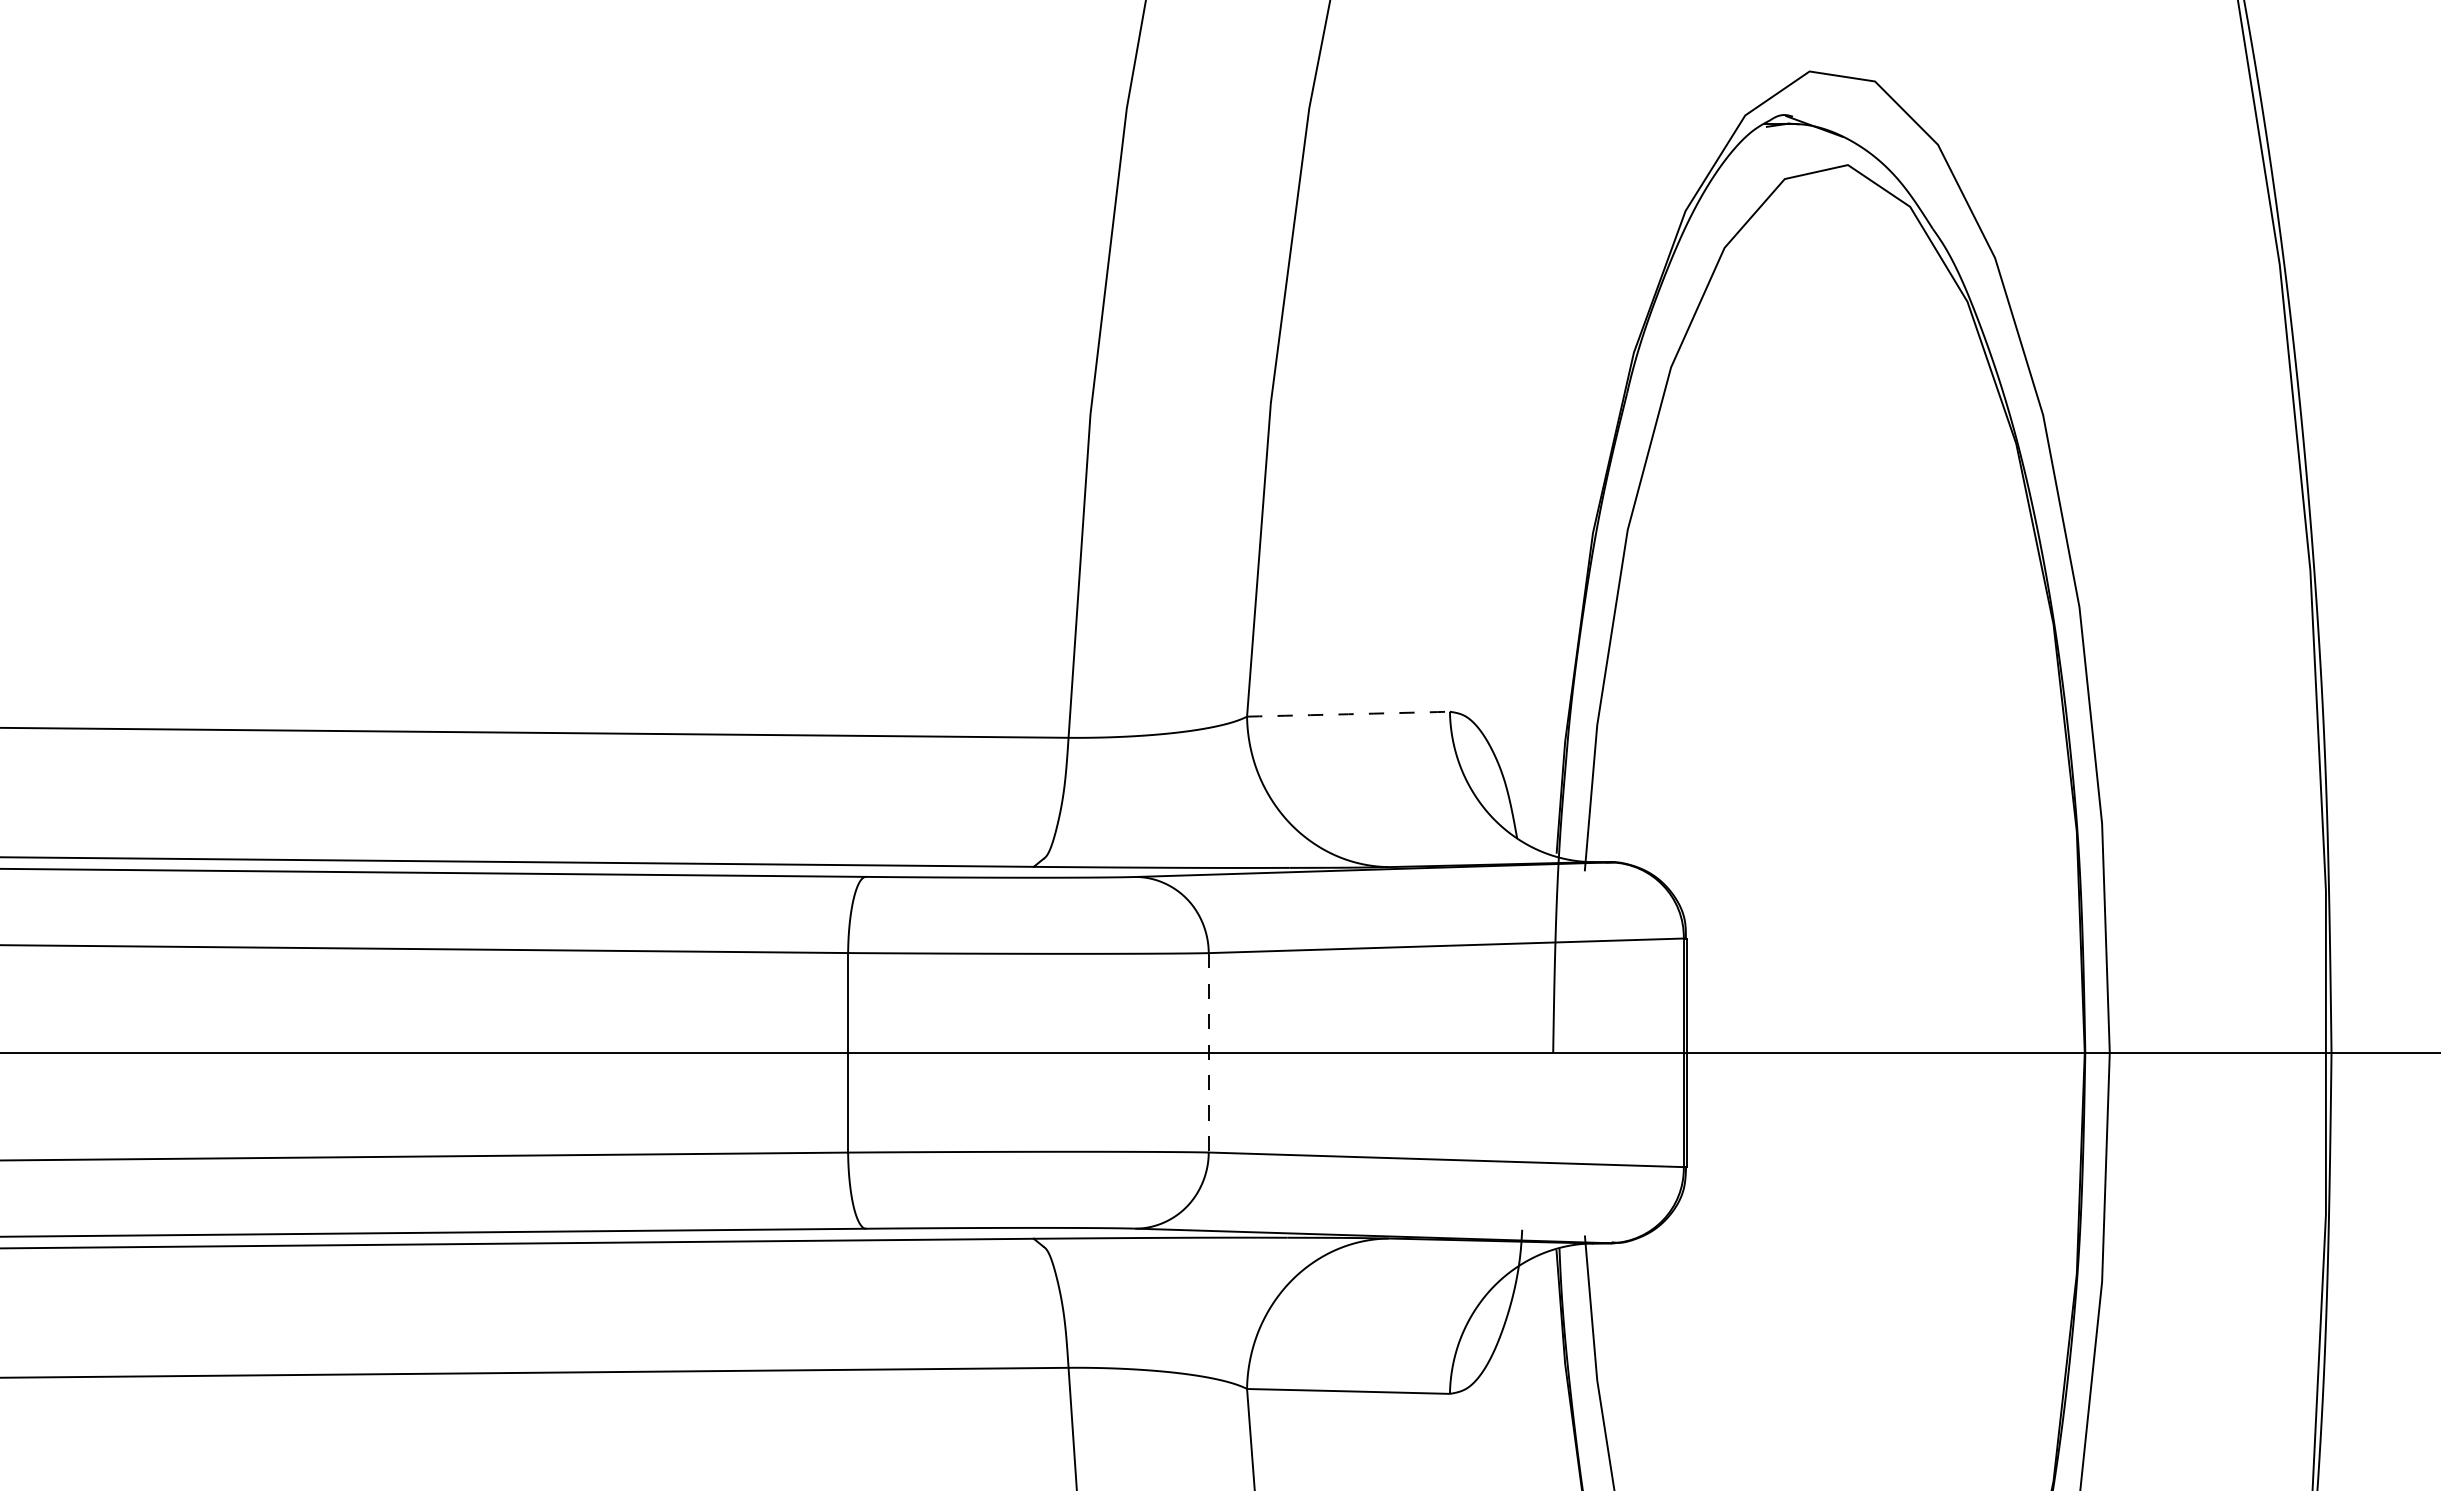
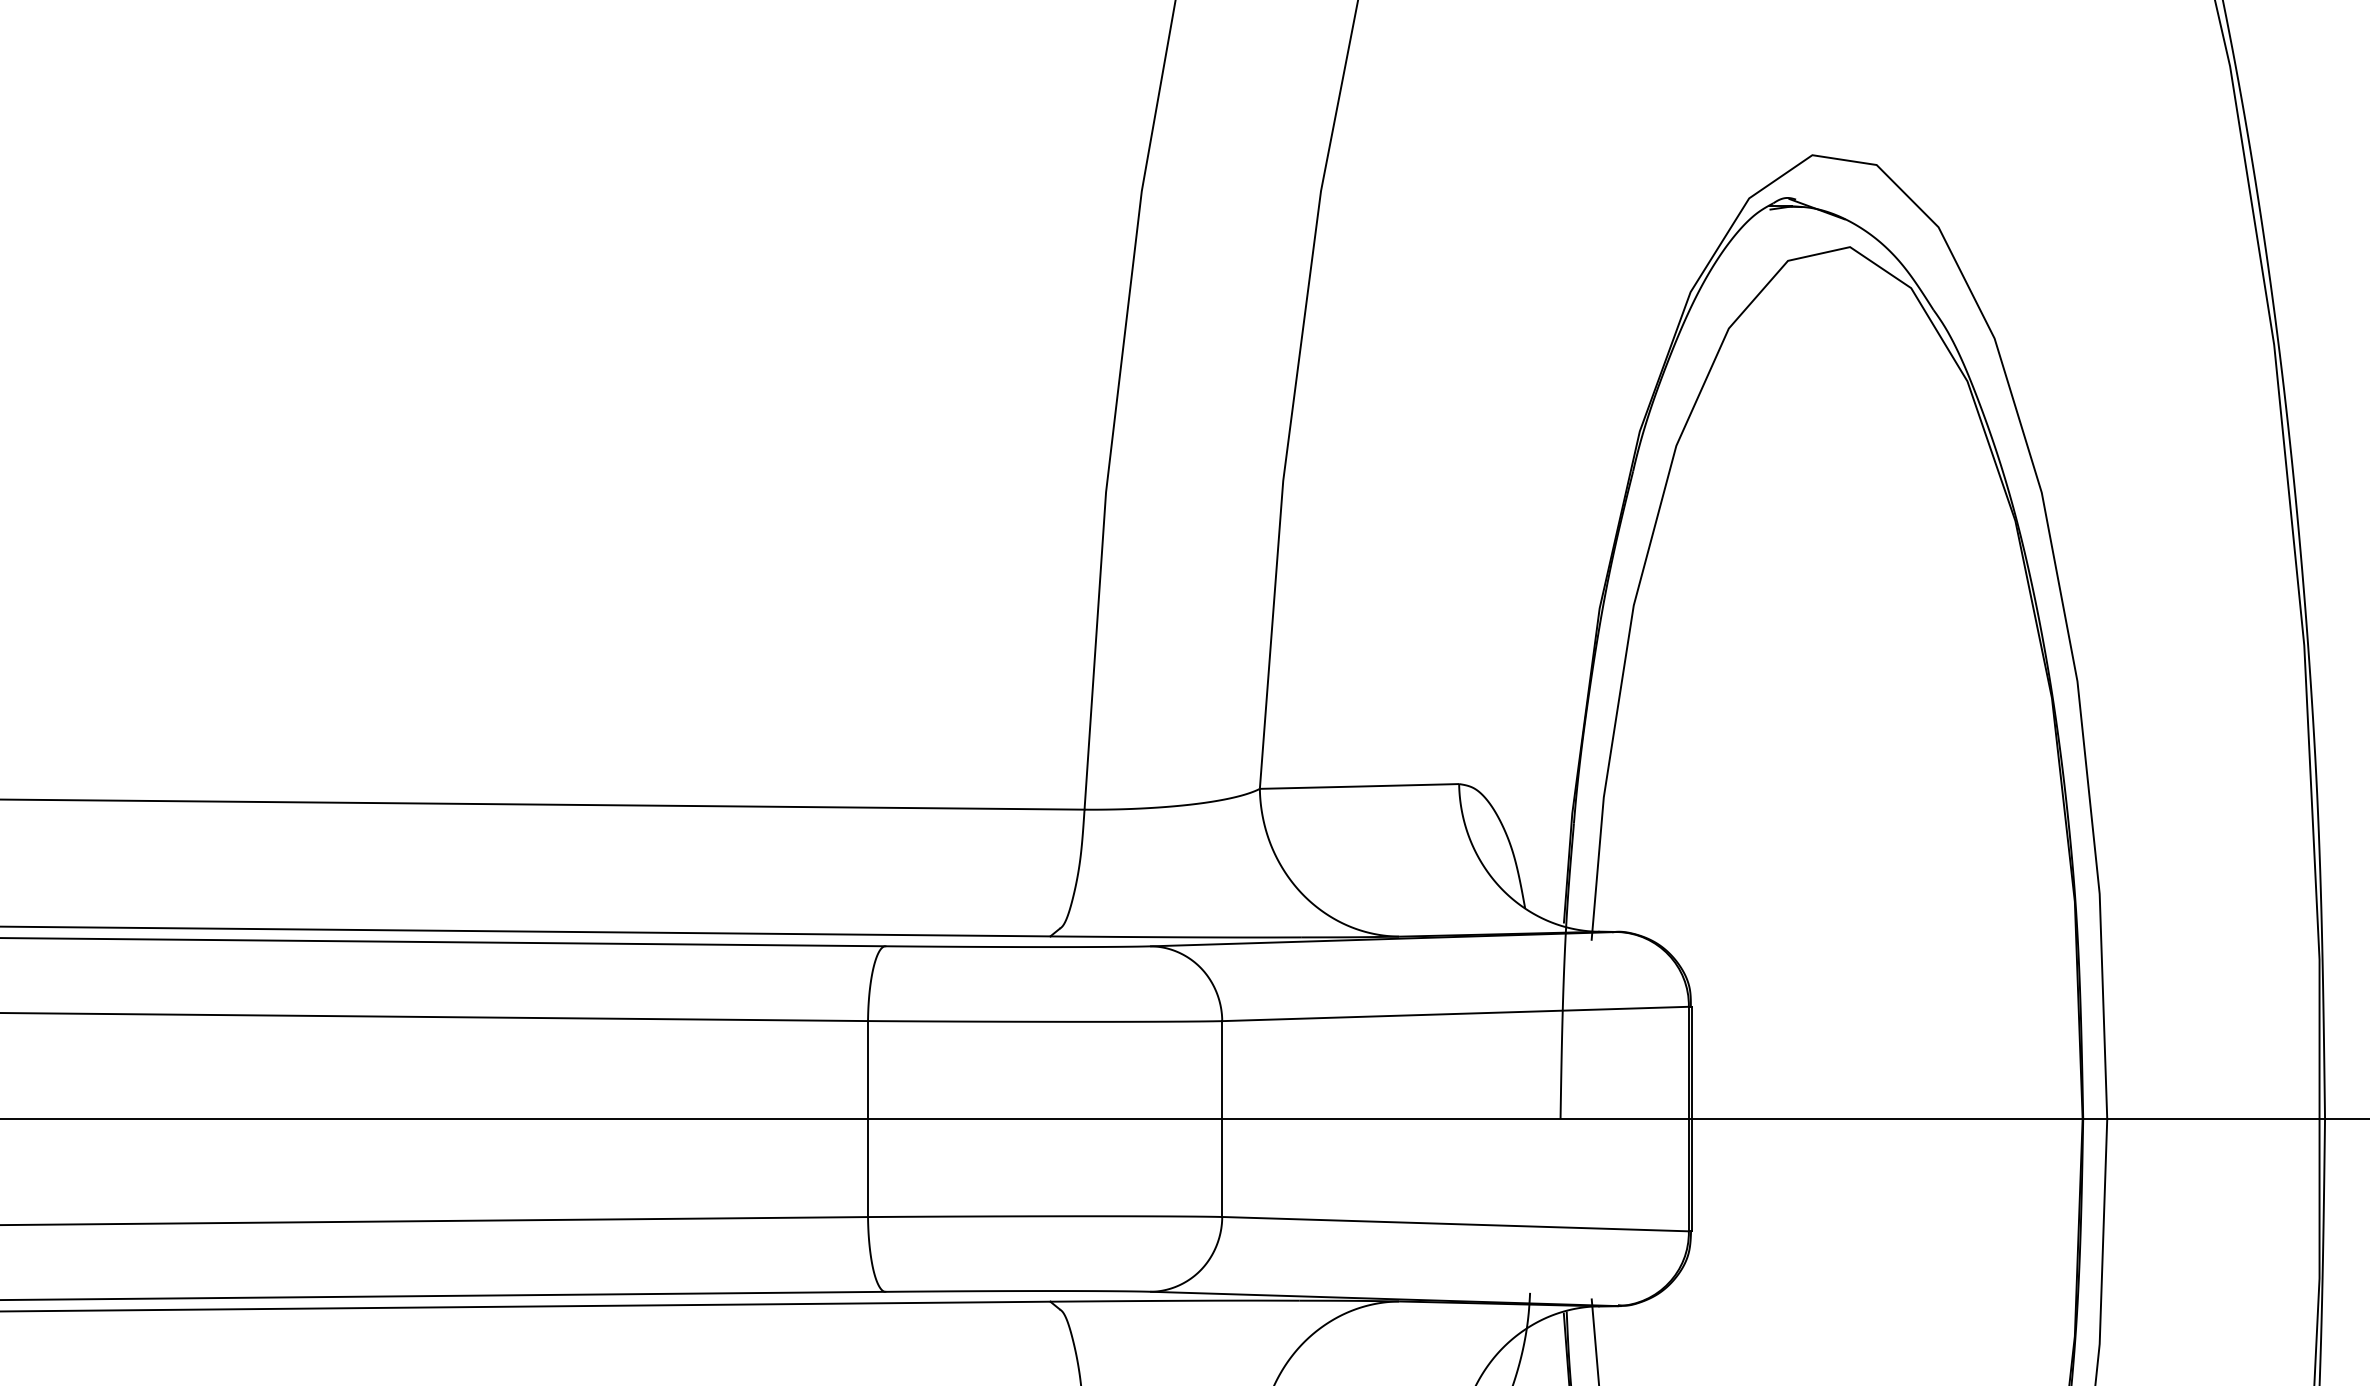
arc: (1348, 714) -> (1359, 786), dashed -> solid
line: (1208, 1052) -> (1221, 1118), dashed -> solid

